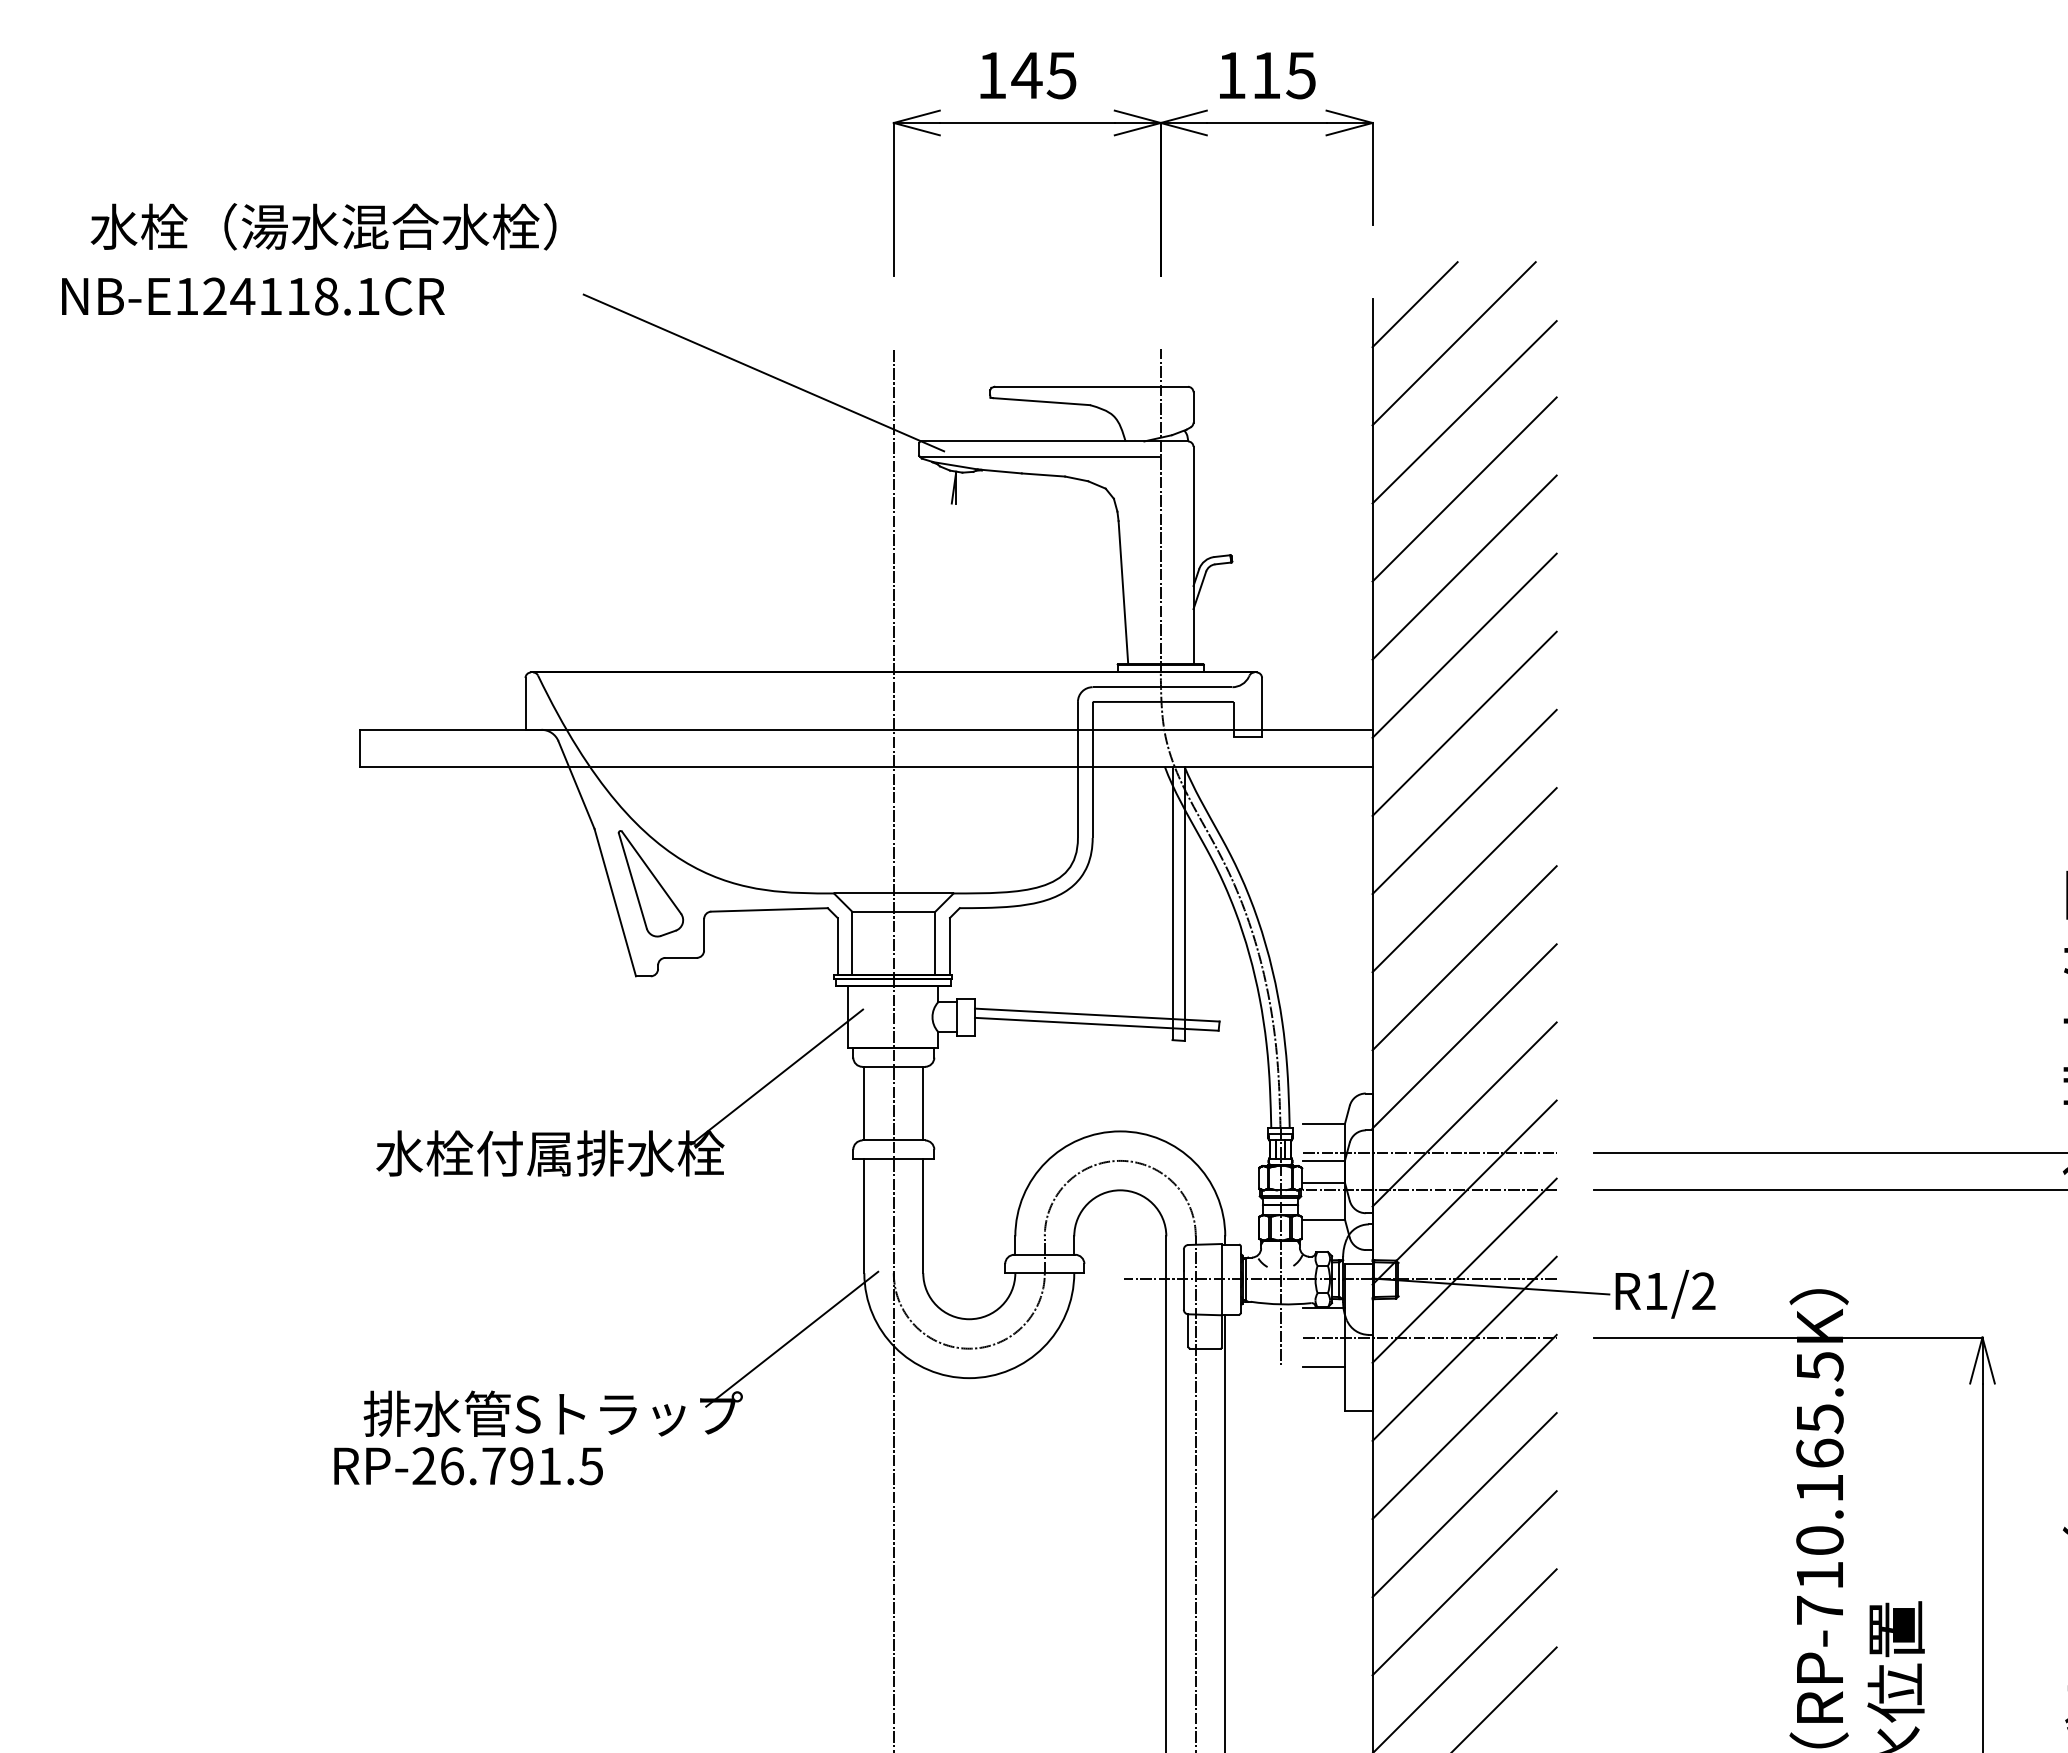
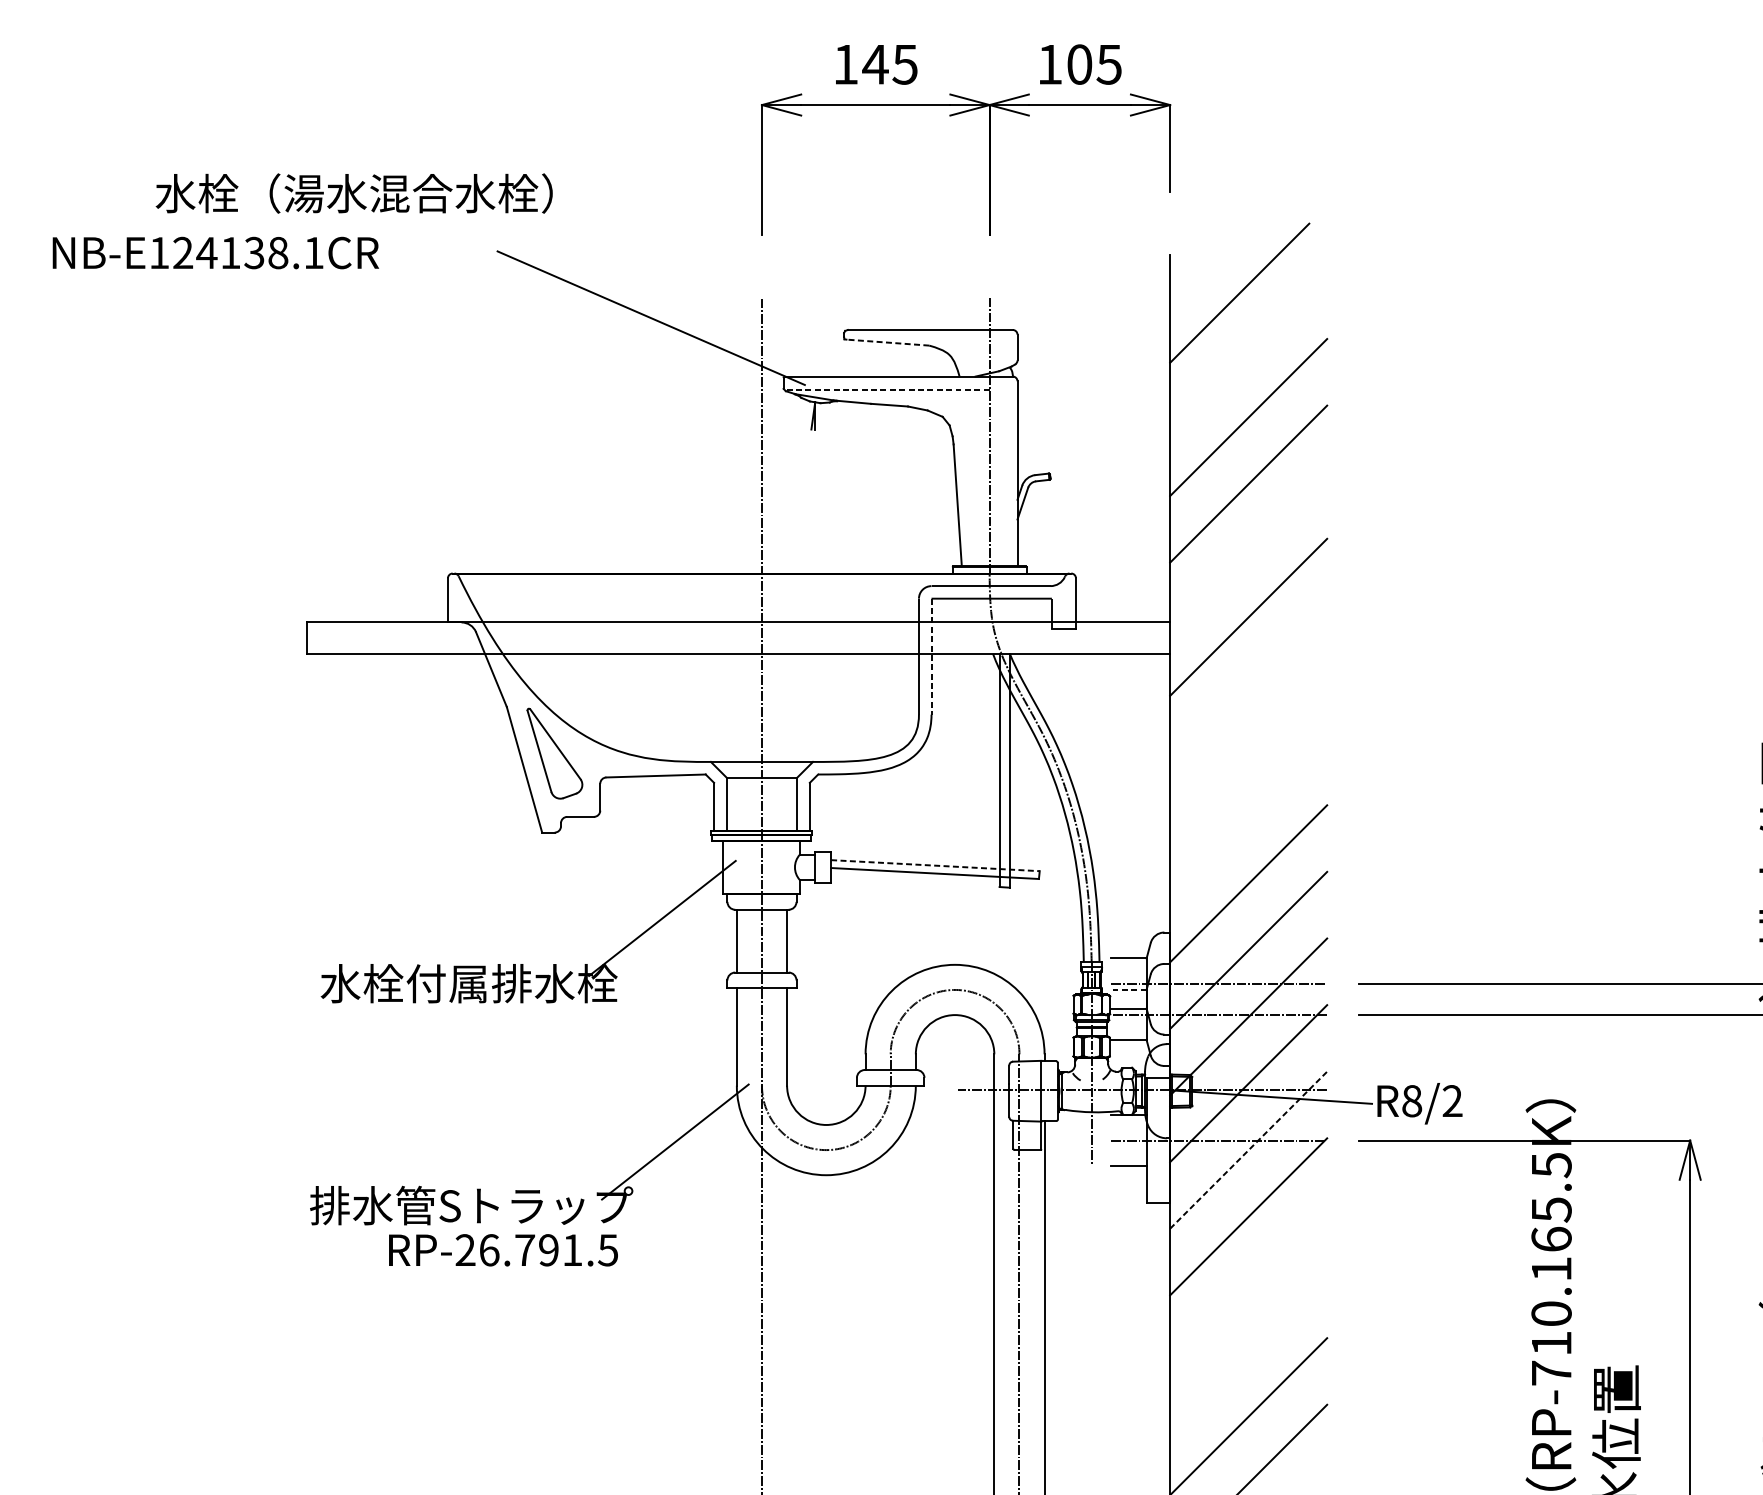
text: (1266, 75) -> (1079, 64), 115 -> 105
text: (323, 226) -> (354, 193), moved
text: (297, 296) -> (253, 252), NB-E124118.1CR -> NB-E124138.1CR
line: (1414, 304) -> (1205, 259), removed
line: (1041, 401) -> (887, 342), solid -> dashed
line: (1464, 412) -> (1248, 351), removed
line: (1039, 456) -> (886, 389), solid -> dashed
line: (1464, 645) -> (1248, 550), removed
line: (1092, 770) -> (931, 657), solid -> dashed
line: (1464, 801) -> (1248, 683), removed
line: (1464, 880) -> (1248, 750), removed
line: (1464, 958) -> (1248, 817), removed
line: (1097, 1015) -> (935, 866), solid -> dashed
line: (1324, 1160) -> (1129, 989), solid -> dashed
text: (1656, 1291) -> (1412, 1101), R1/2 -> R8/2
line: (1465, 1348) -> (1249, 1149), solid -> dashed
text: (468, 1466) -> (503, 1250), moved
line: (1464, 1505) -> (1248, 1283), removed
line: (1464, 1583) -> (1248, 1350), removed

